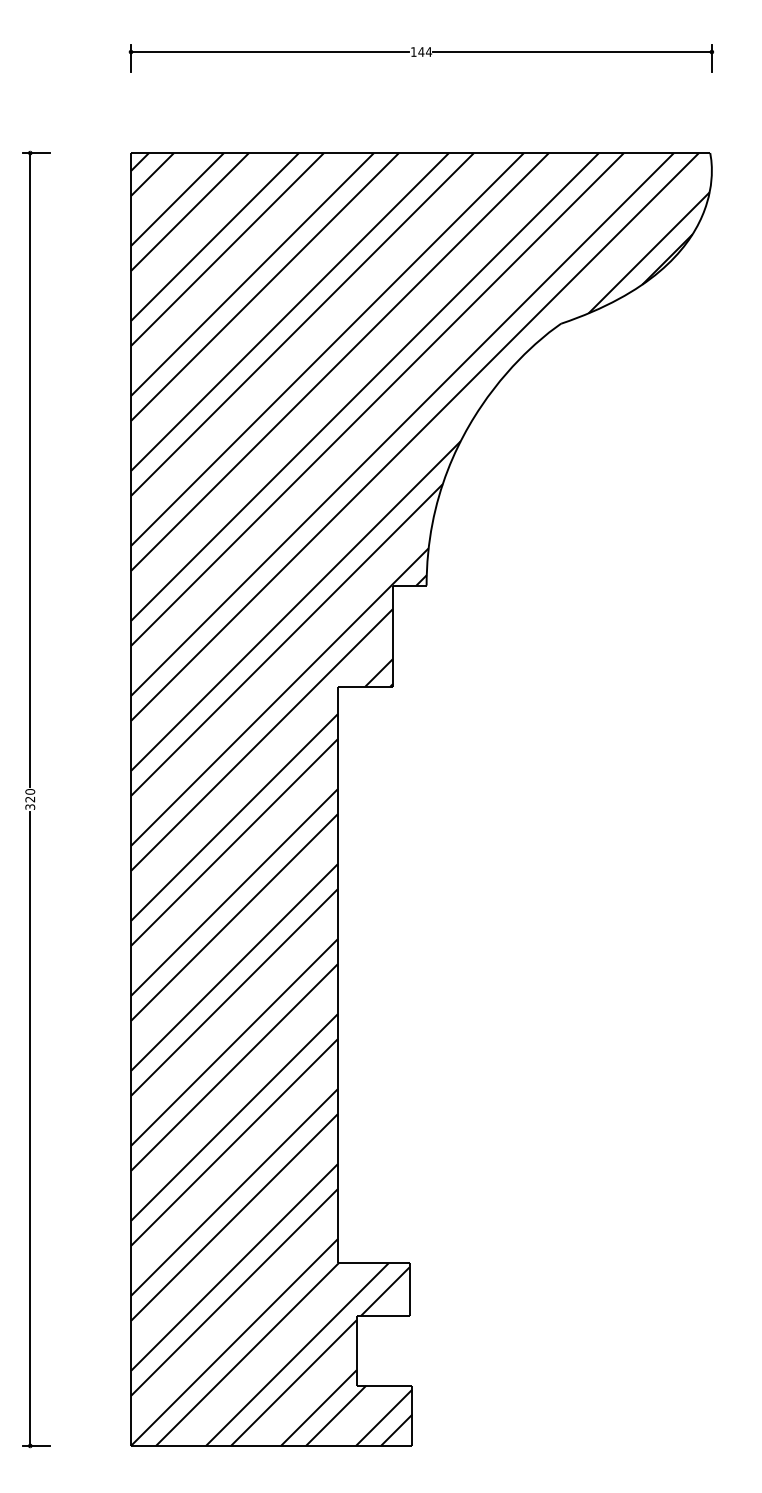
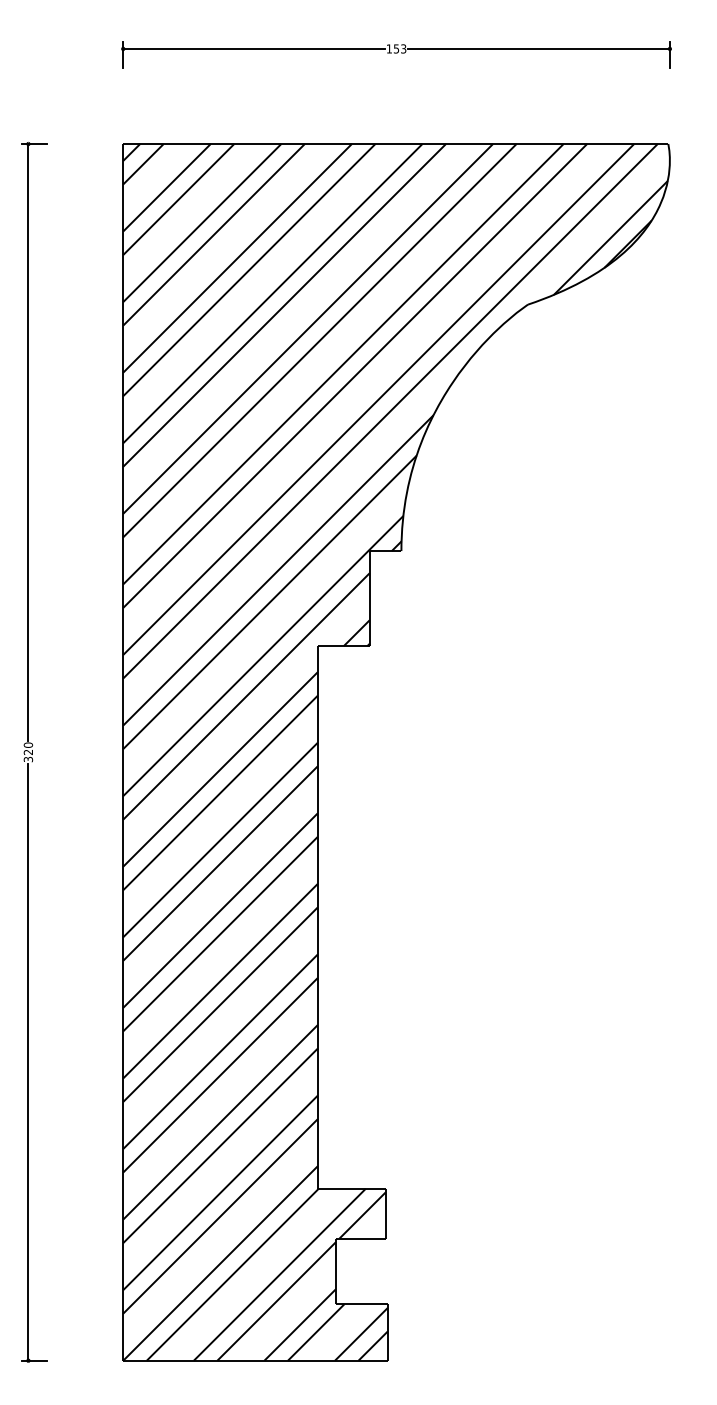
text: (425, 51) -> (400, 48), 144 -> 153

